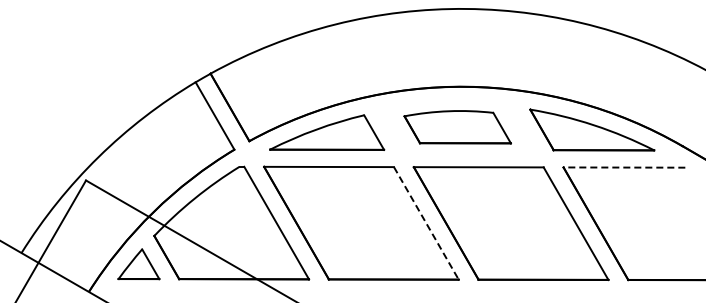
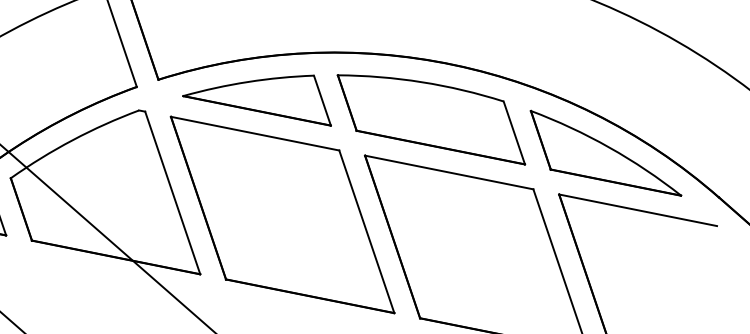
part: (457, 127) -> (431, 115), size x1.43
line: (624, 167) -> (638, 210), dashed -> solid
line: (426, 223) -> (367, 232), dashed -> solid

